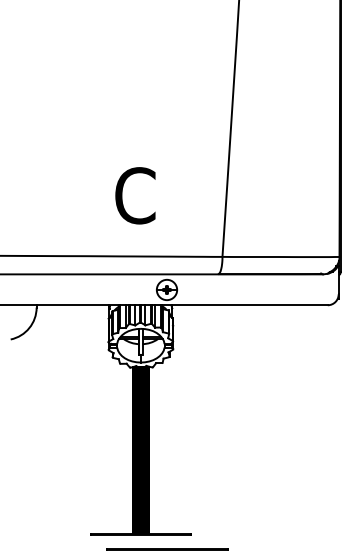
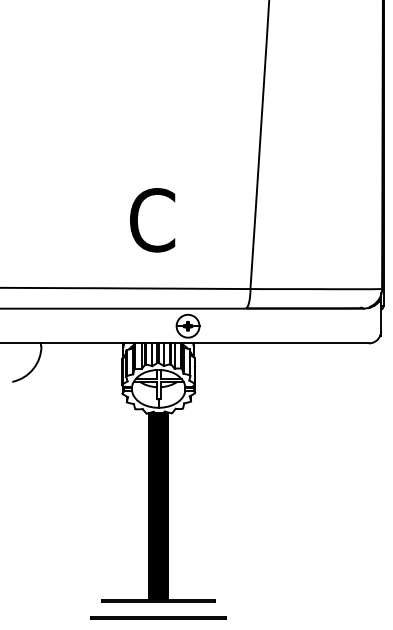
line: (167, 548) -> (158, 617), moved

